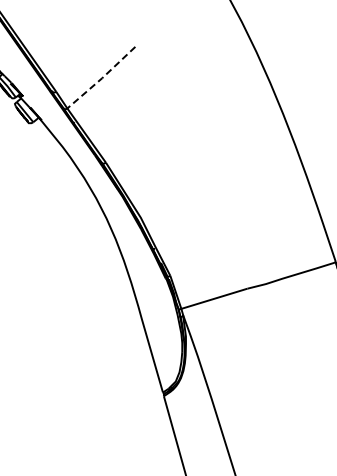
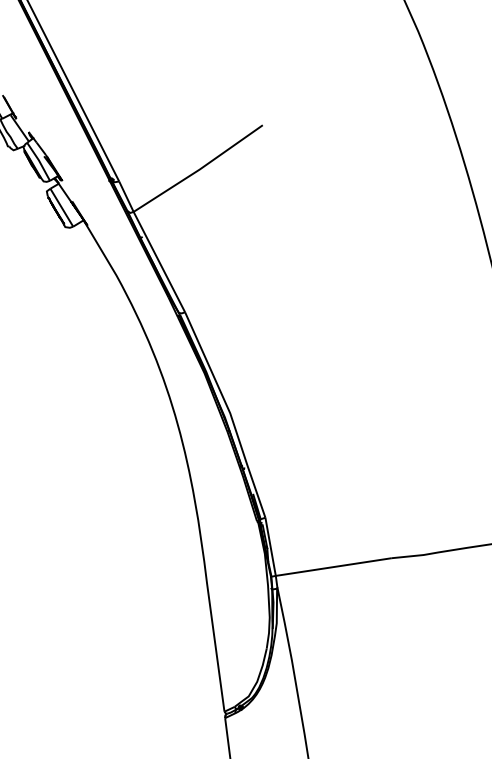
line: (102, 78) -> (199, 170), dashed -> solid

